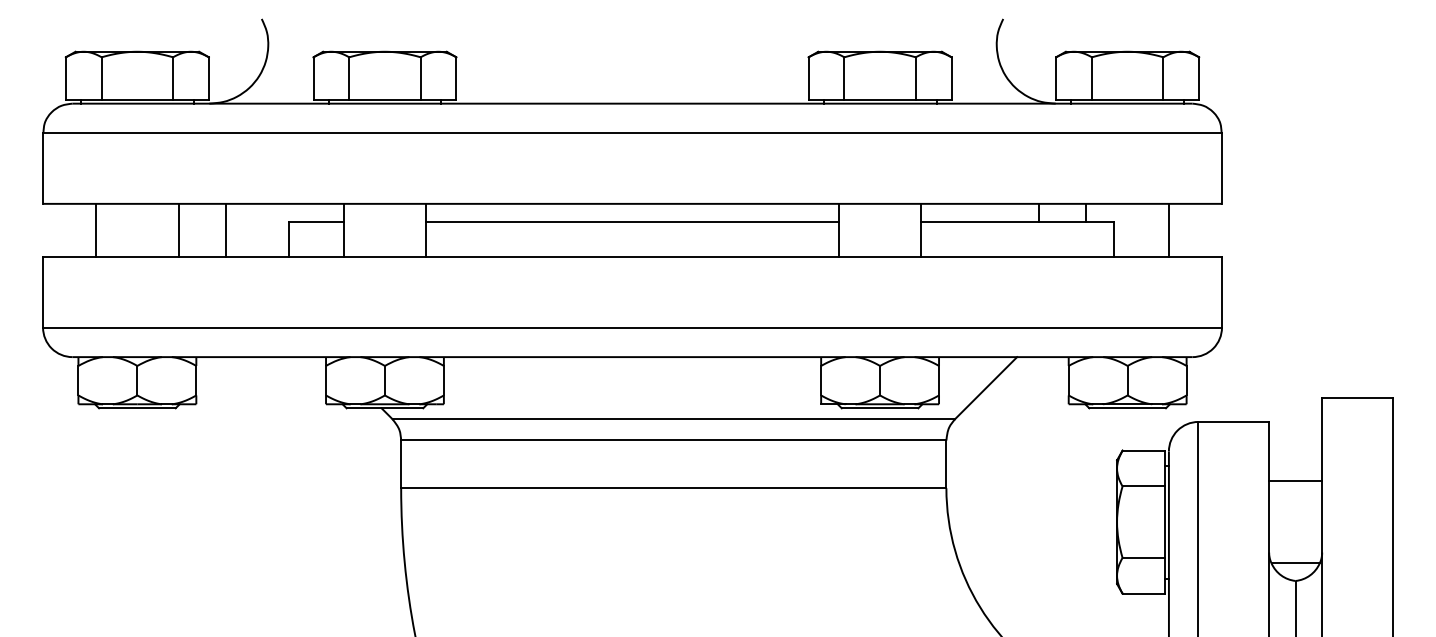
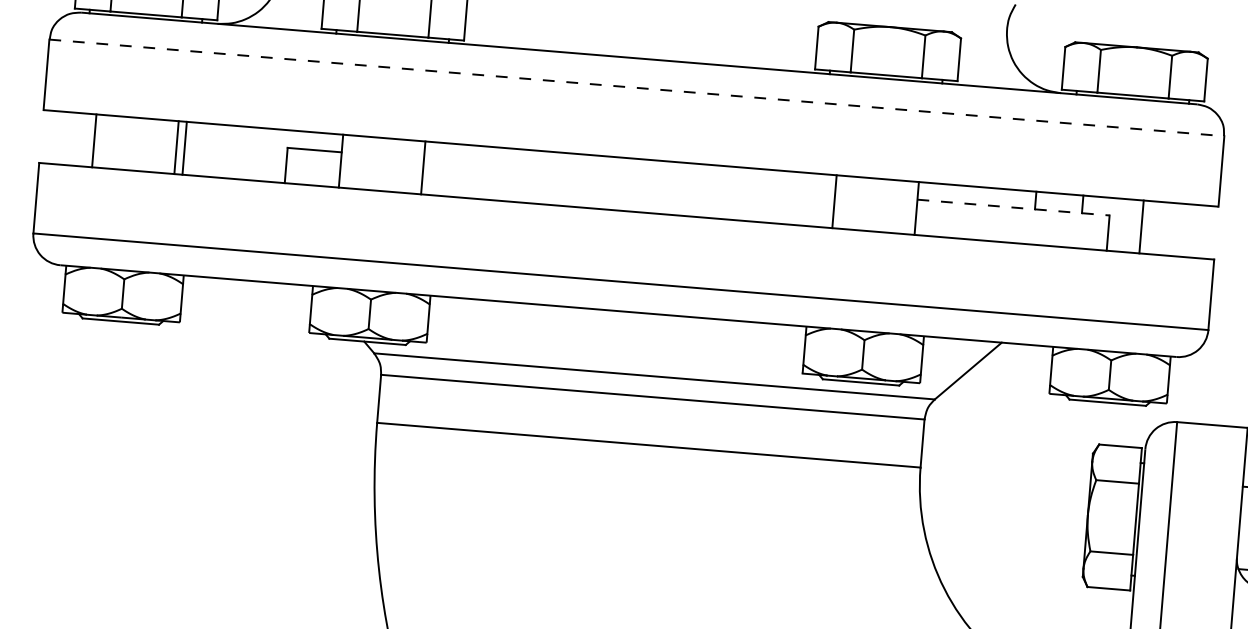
line: (633, 133) -> (637, 88), solid -> dashed
line: (632, 221) -> (629, 175), removed
line: (1018, 221) -> (1014, 207), solid -> dashed
line: (225, 229) -> (184, 147), moved
line: (1168, 229) -> (1141, 226), moved

